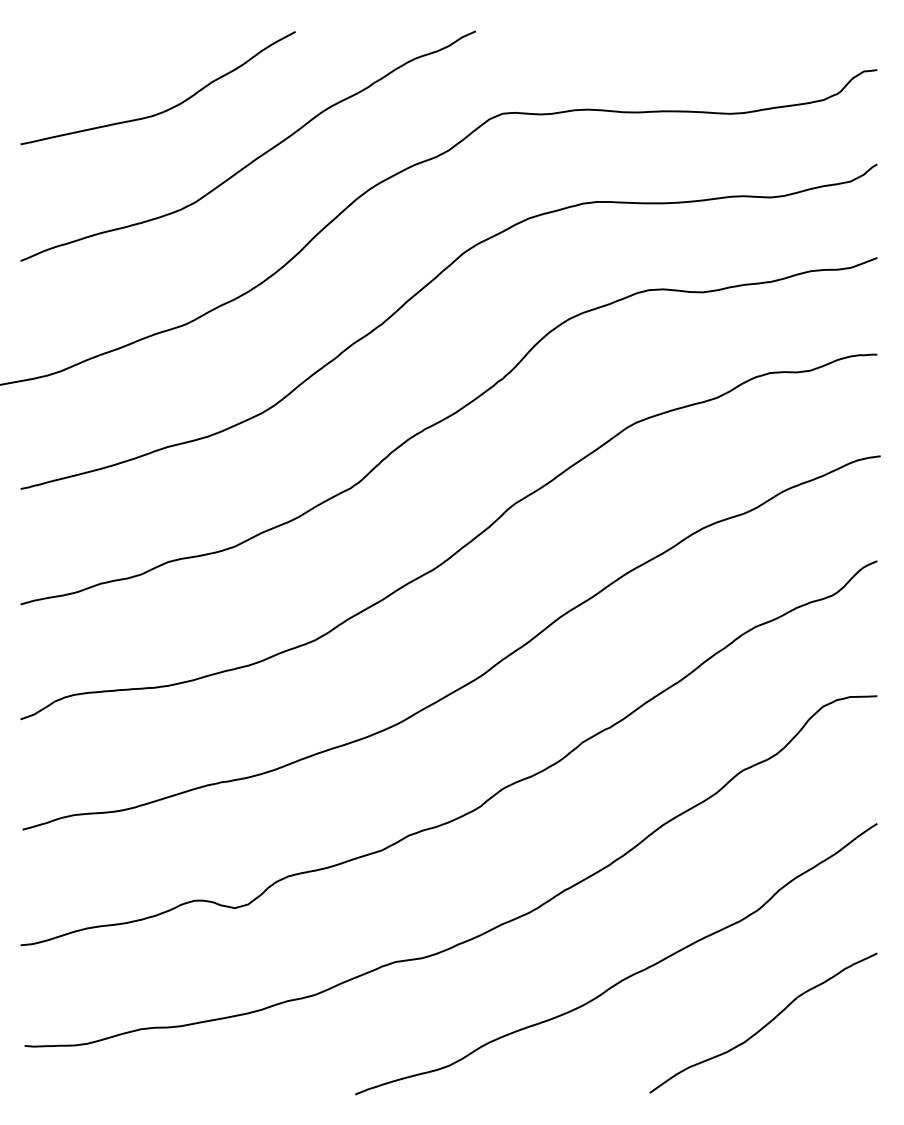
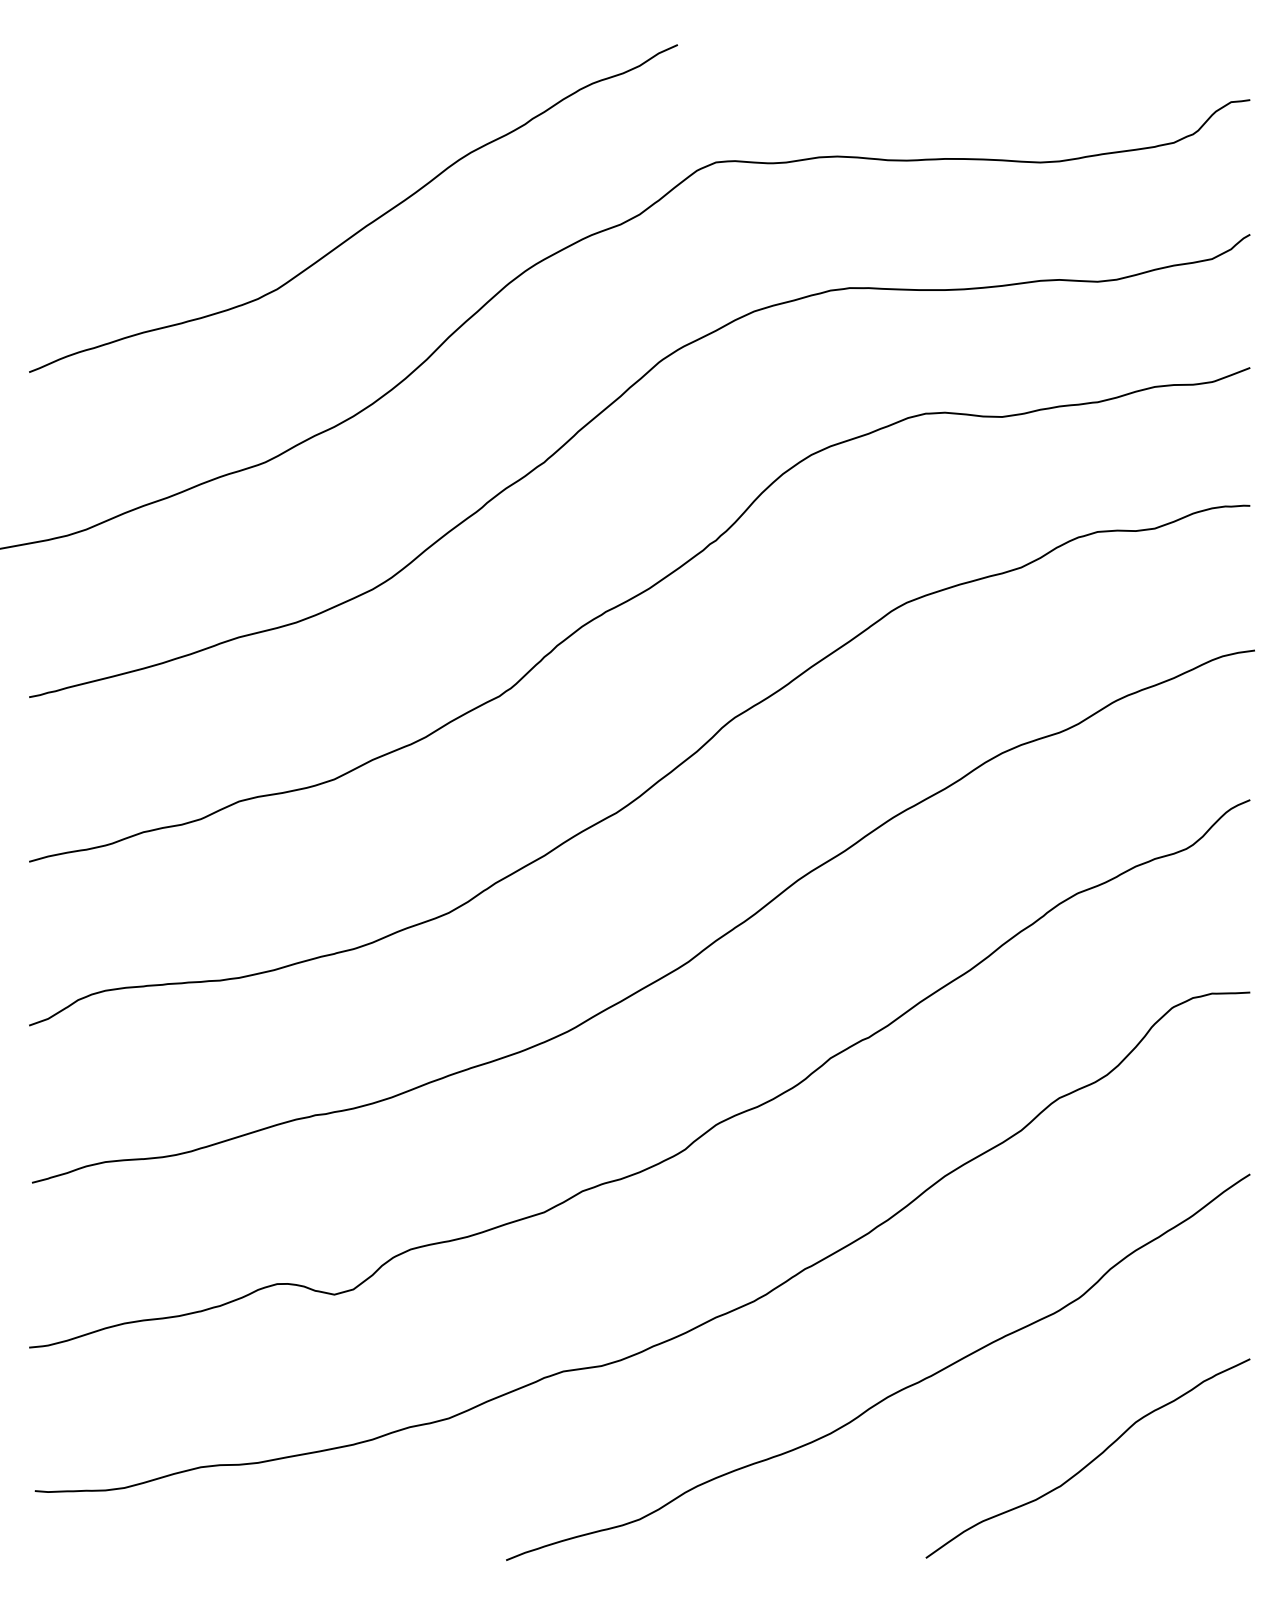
curve: (165, 110) -> (235, 157), removed

